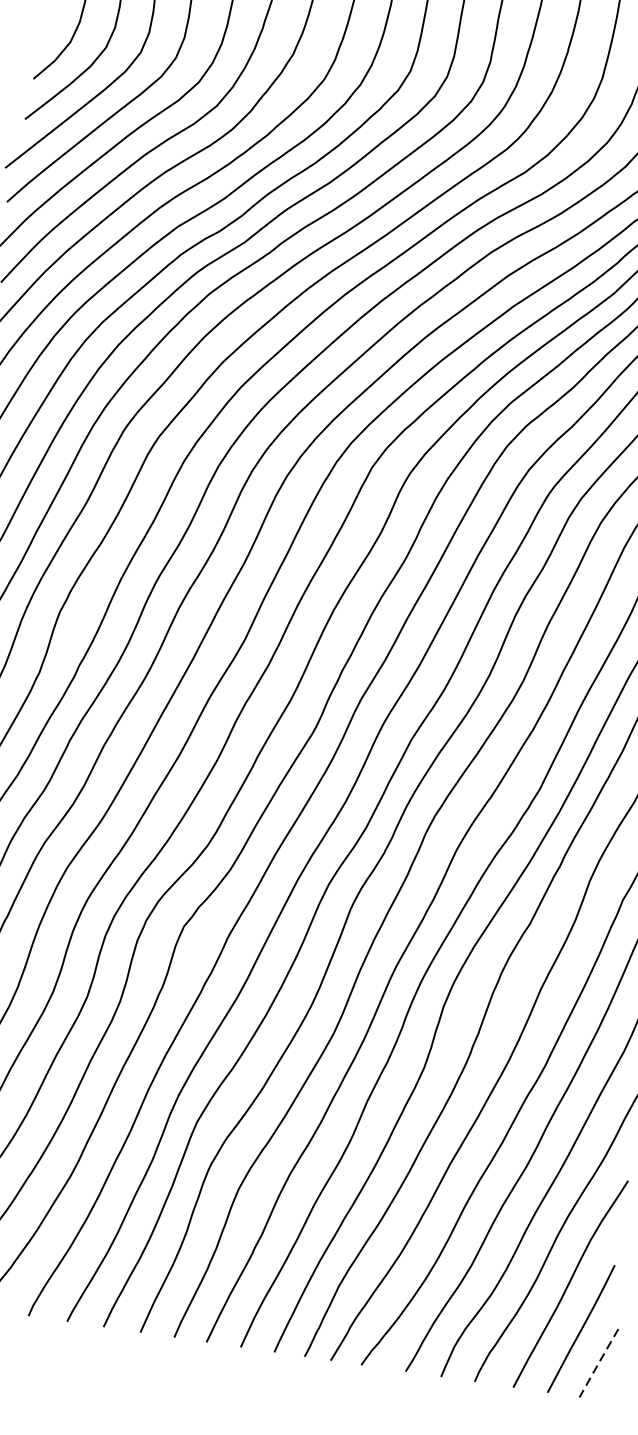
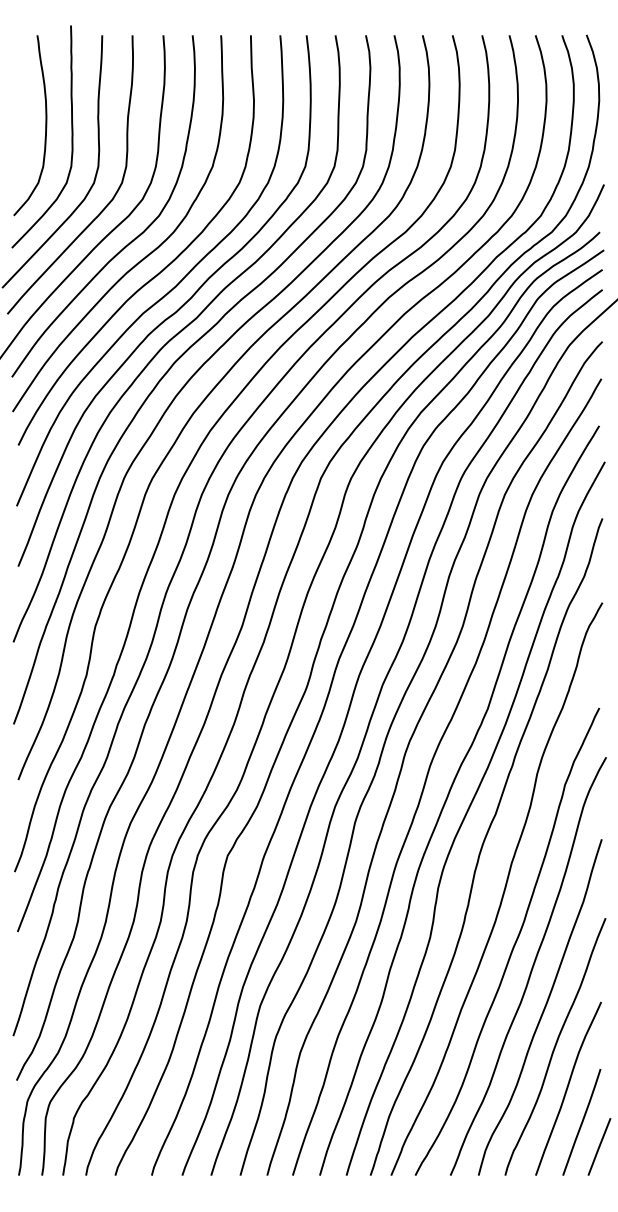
line: (598, 1364) -> (599, 1147), dashed -> solid

